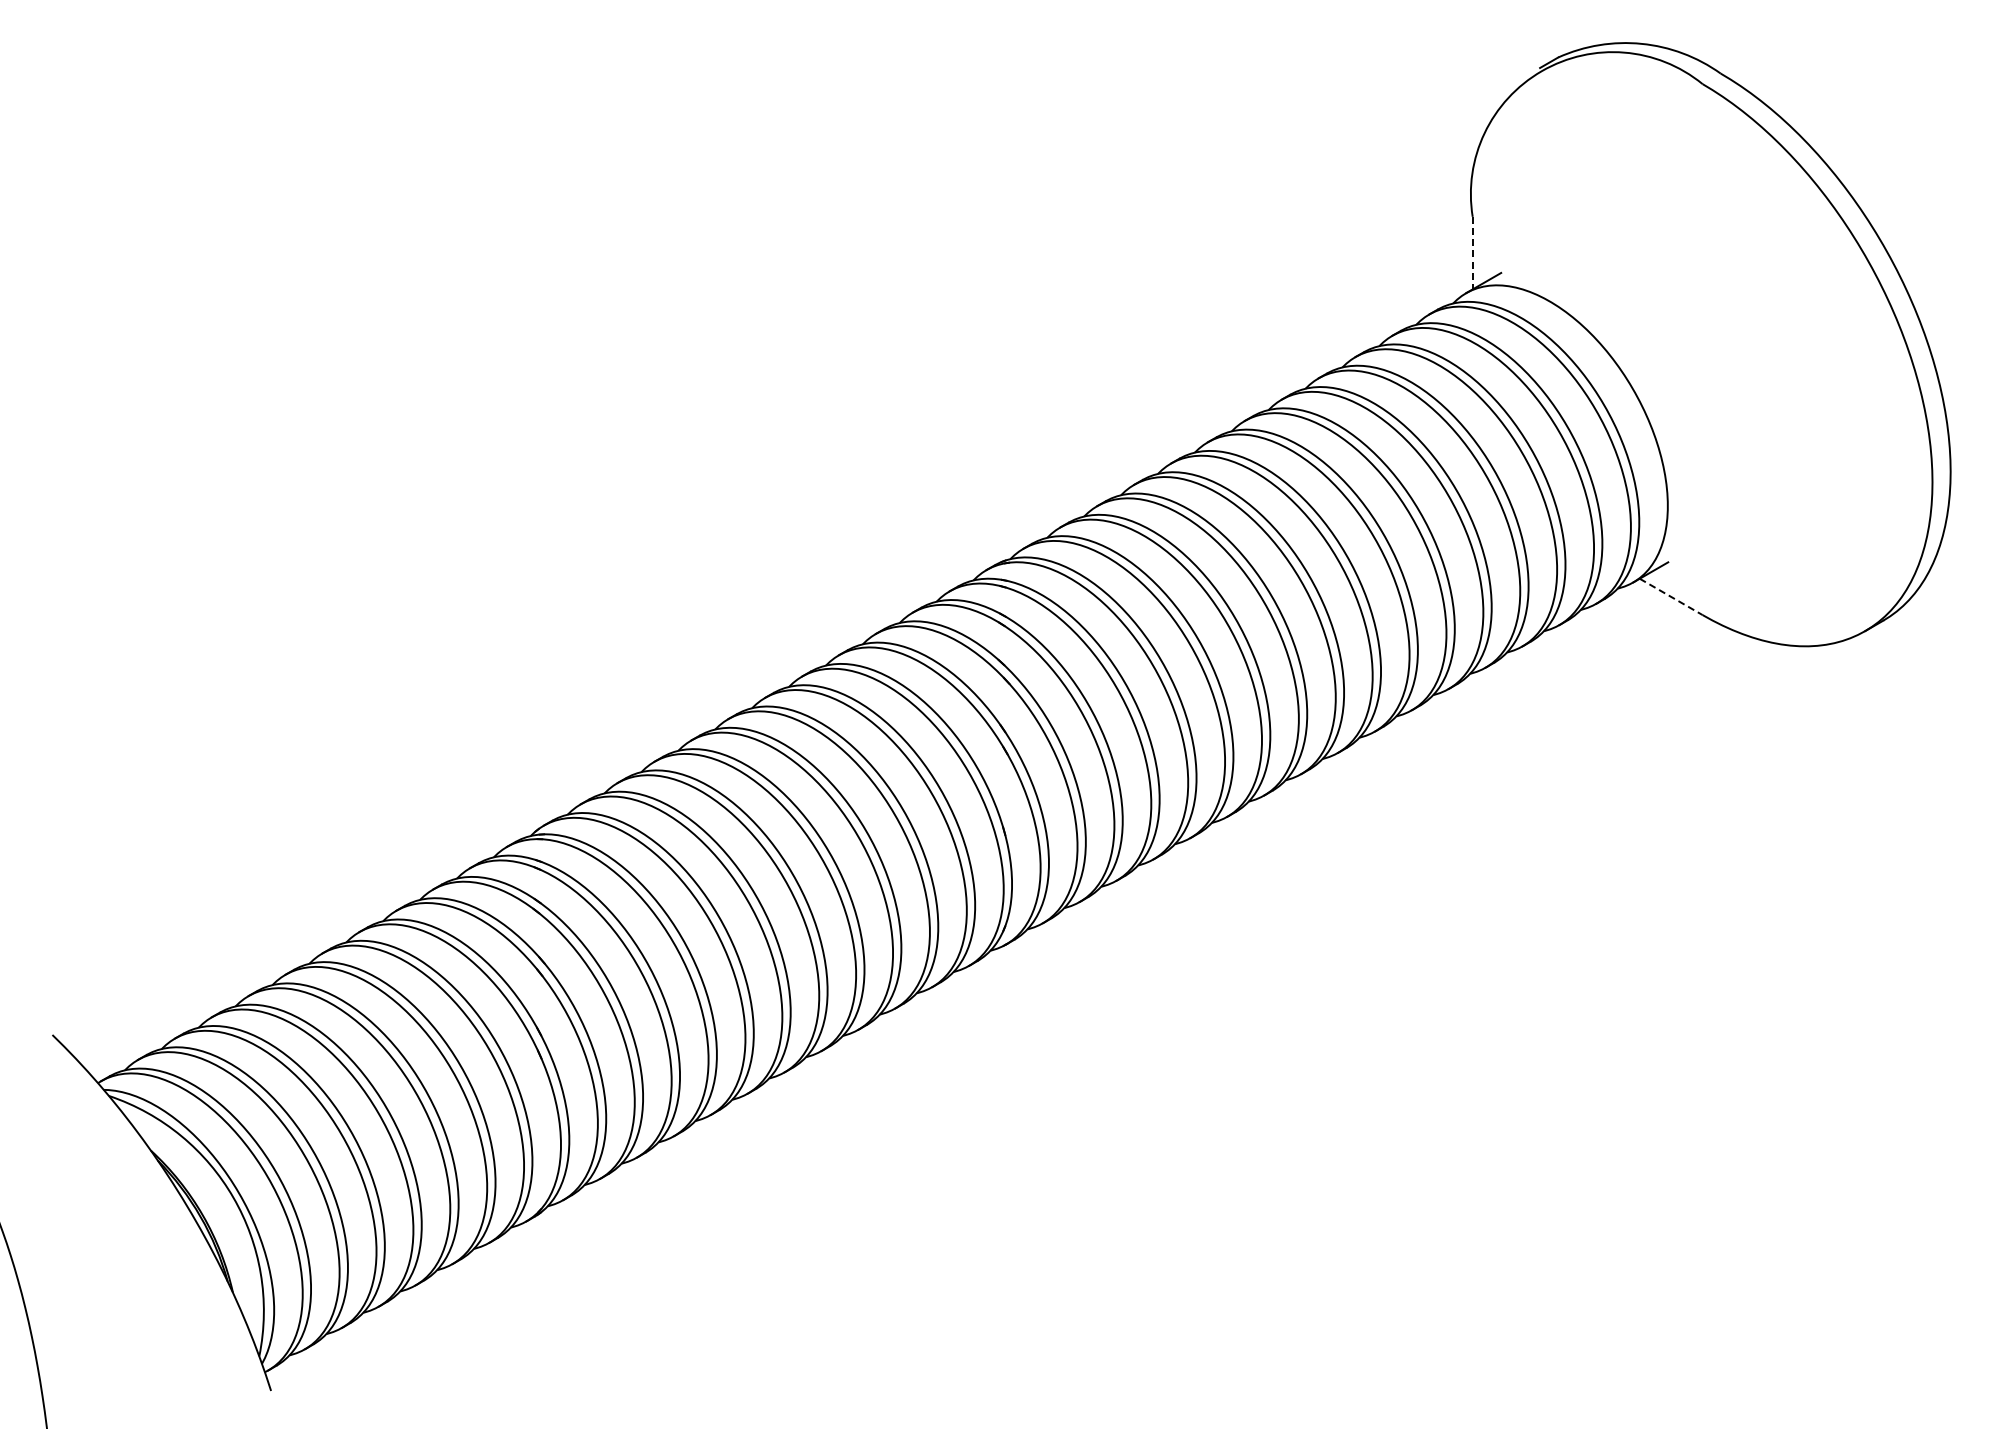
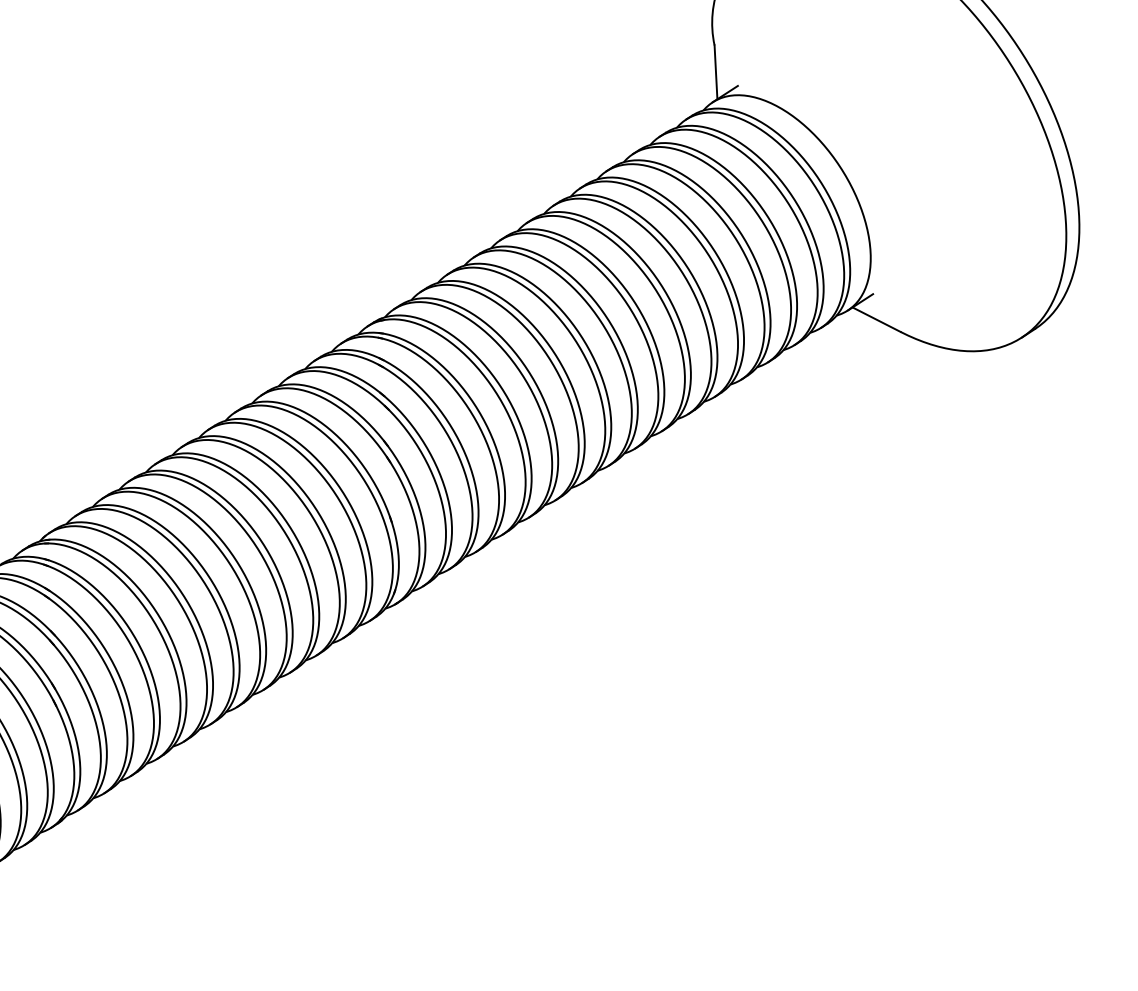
line: (1472, 253) -> (715, 72), dashed -> solid
line: (1671, 597) -> (876, 320), dashed -> solid

